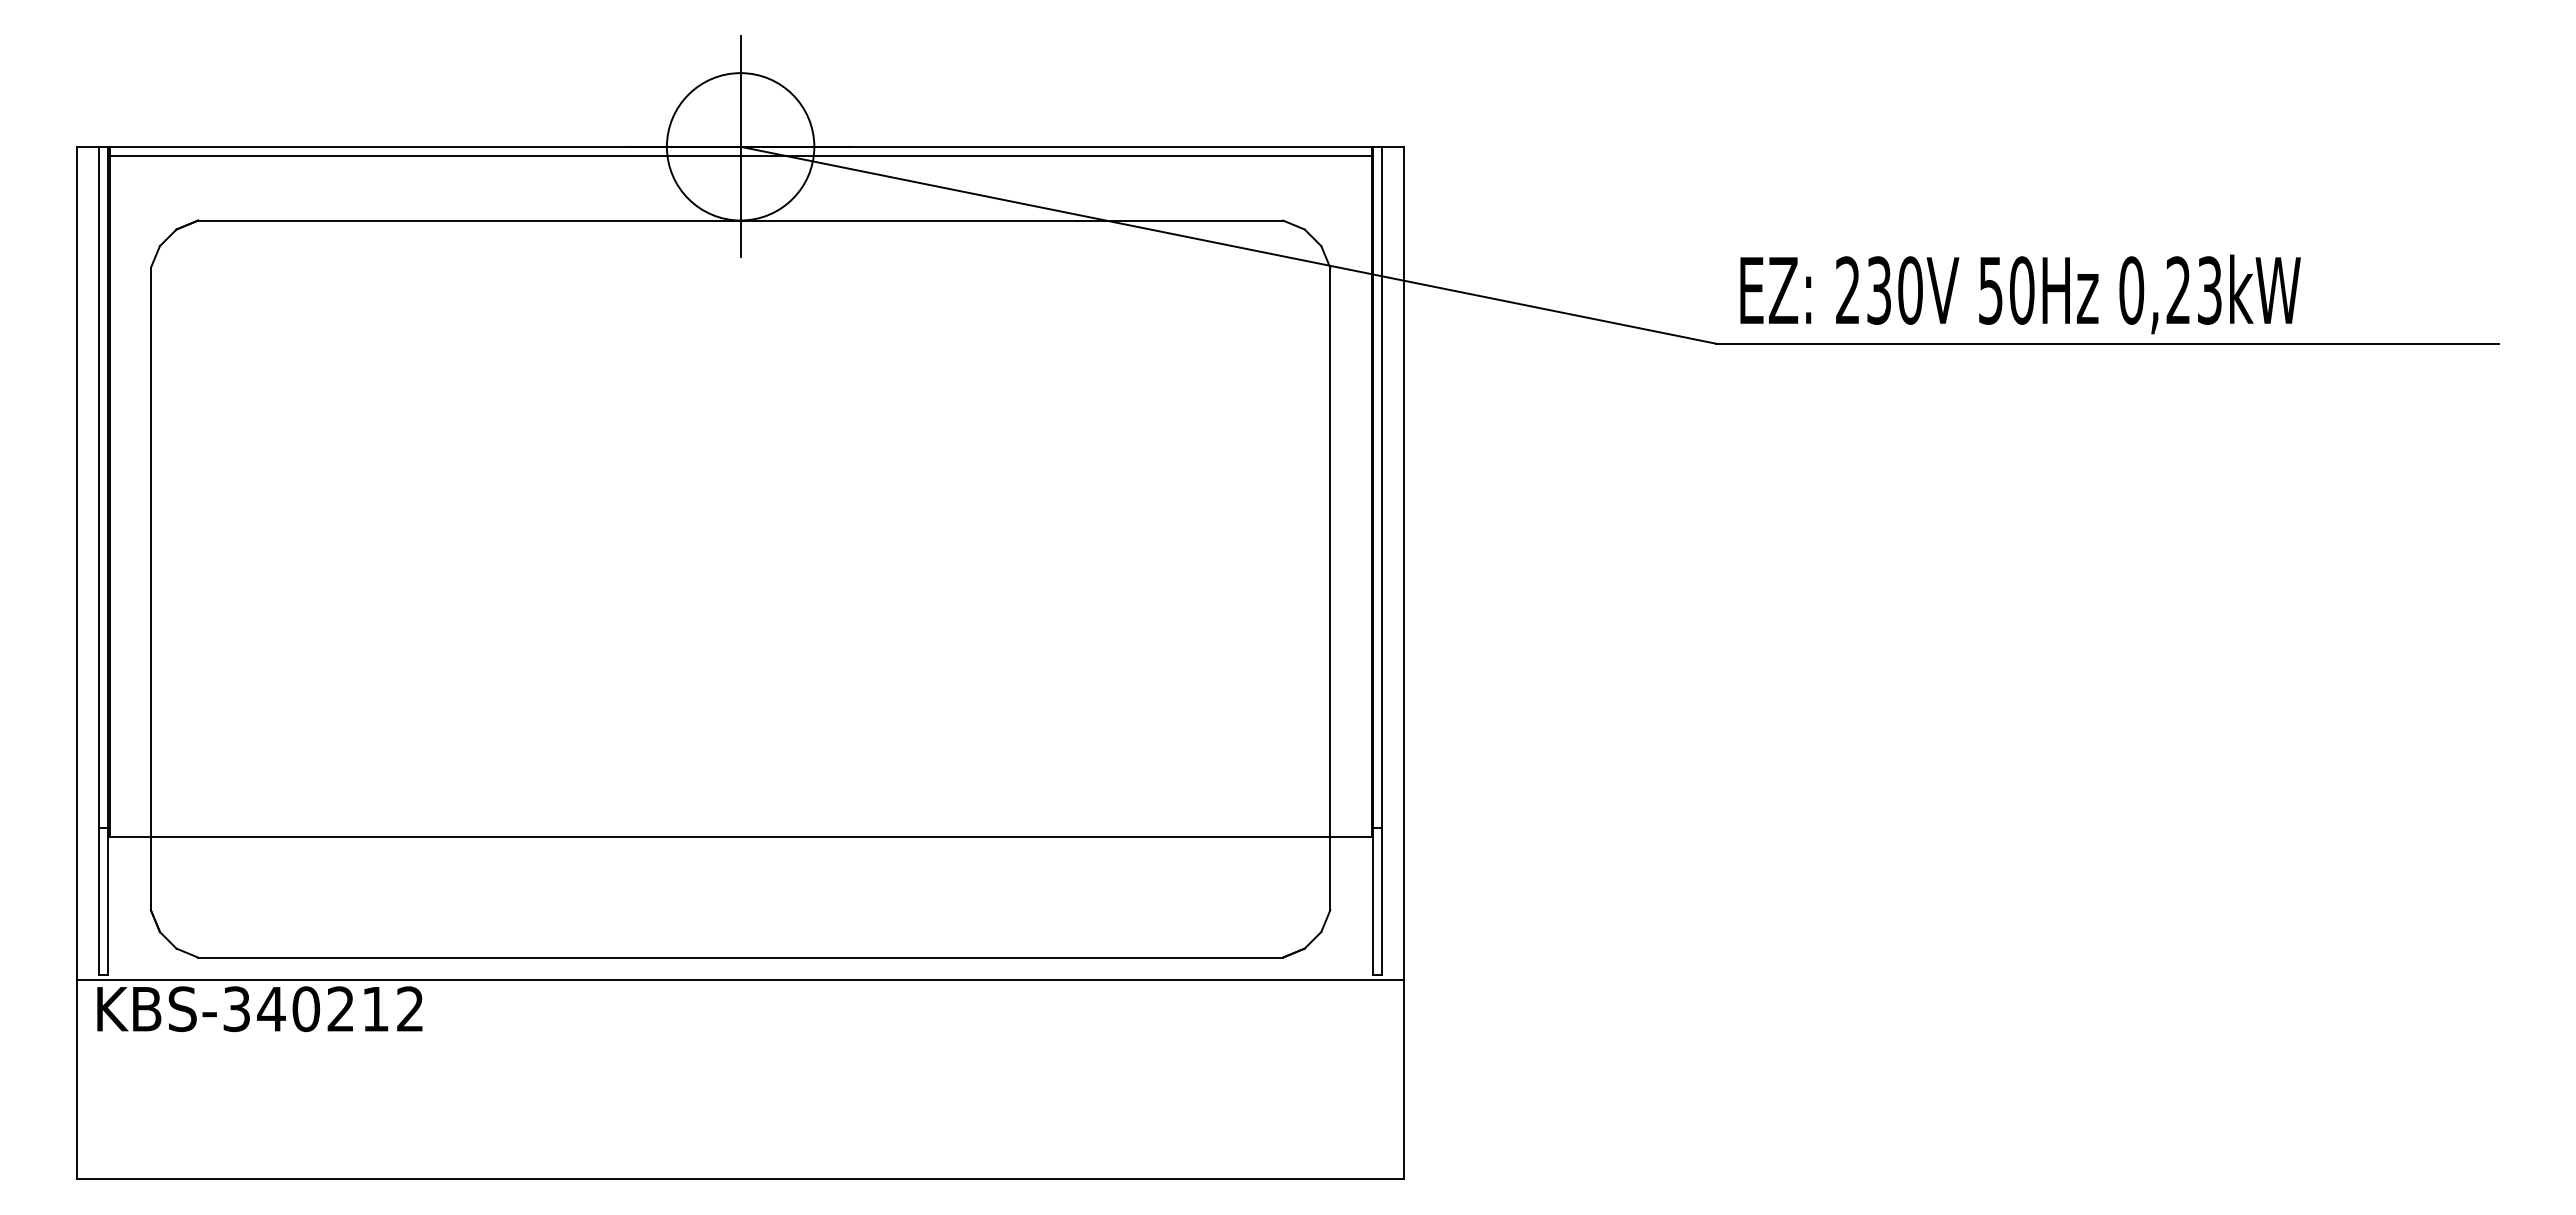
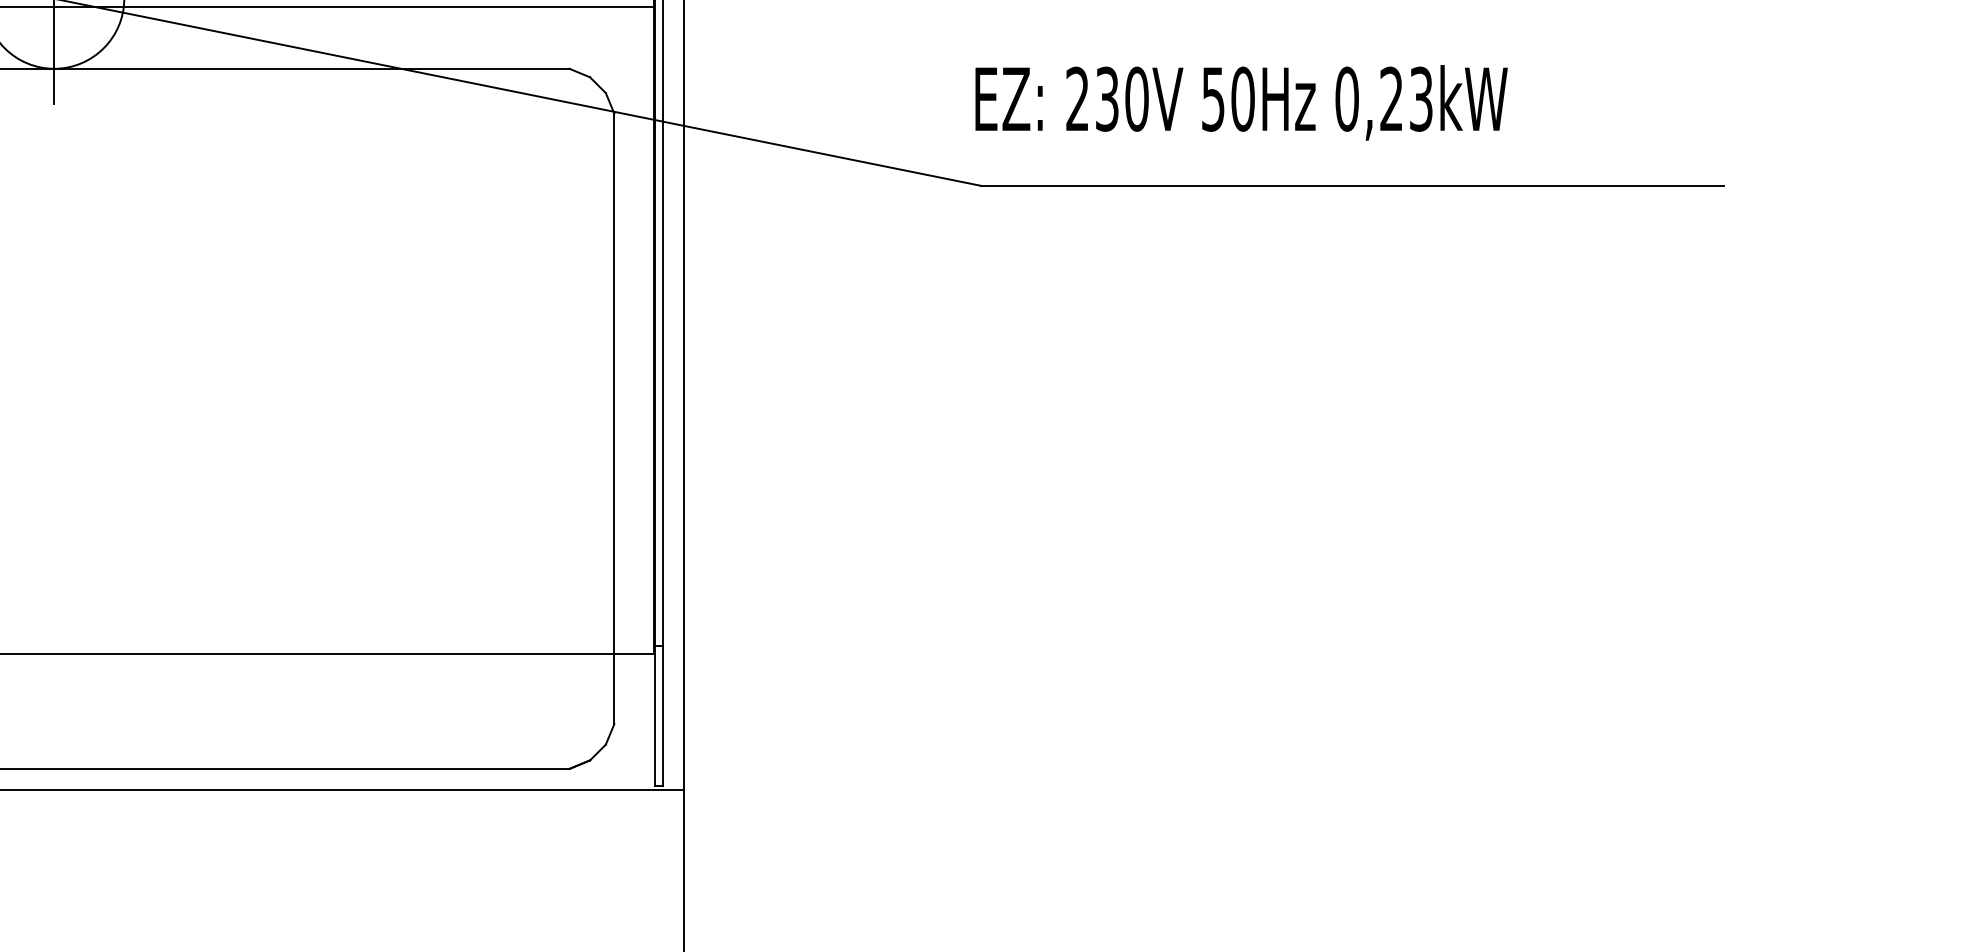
text: (2020, 294) -> (1241, 102), moved

